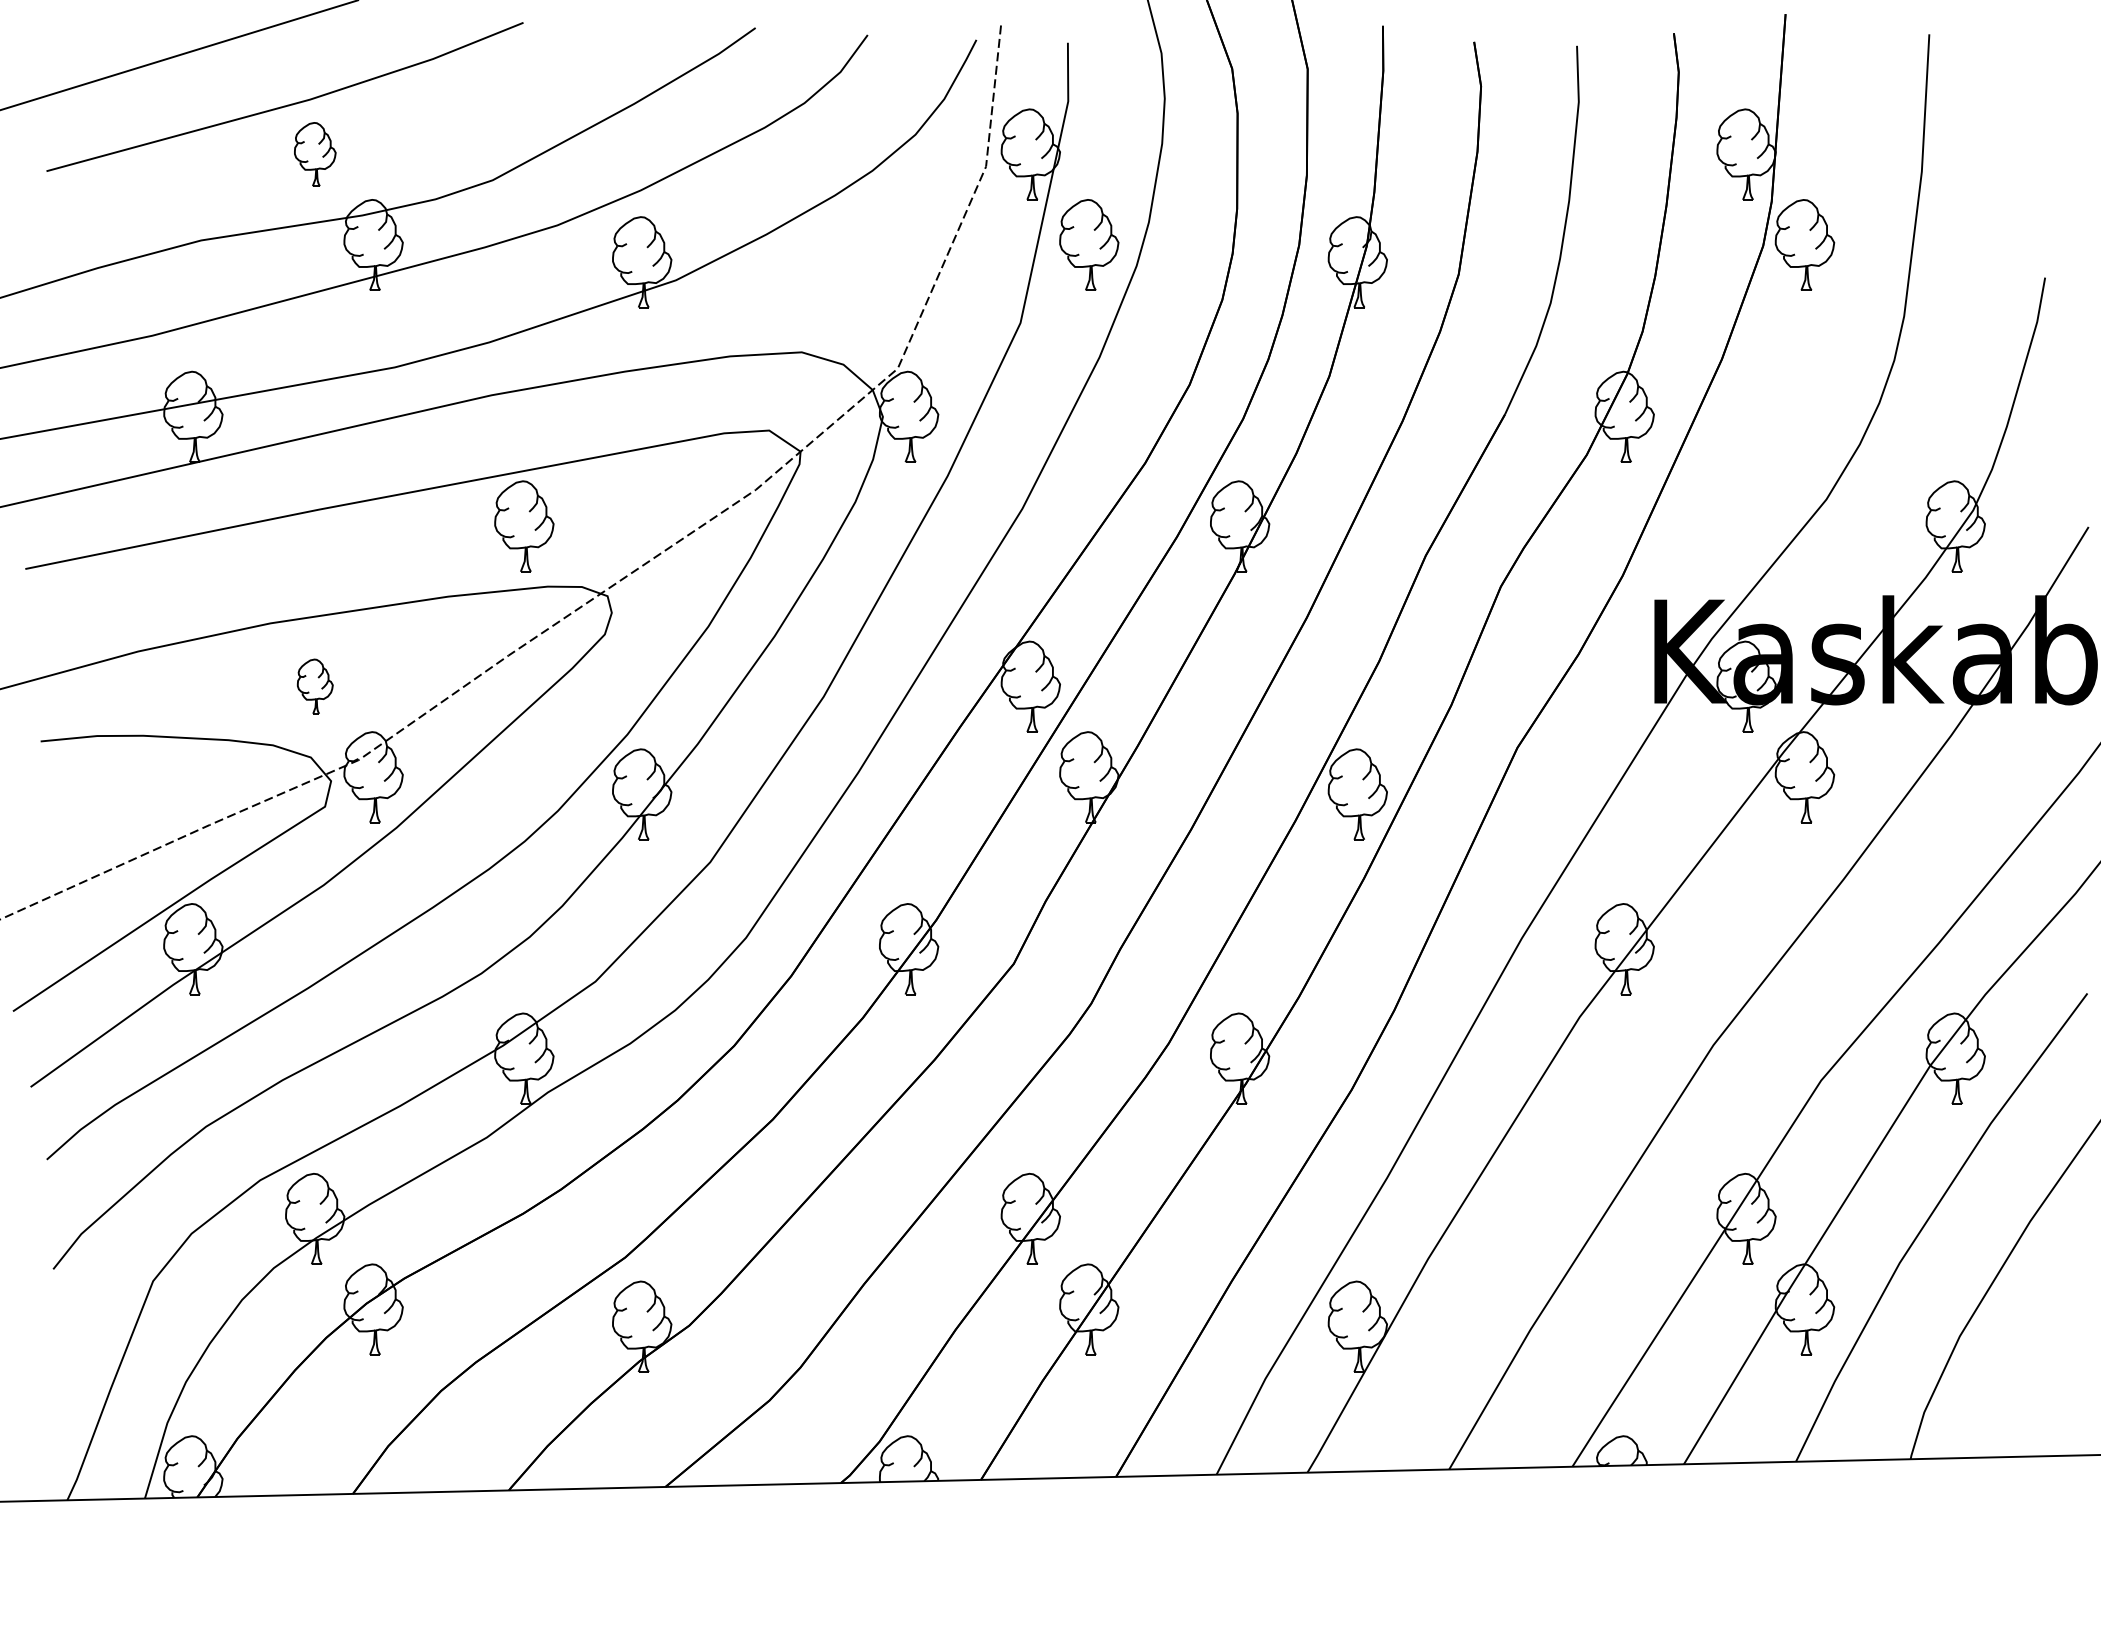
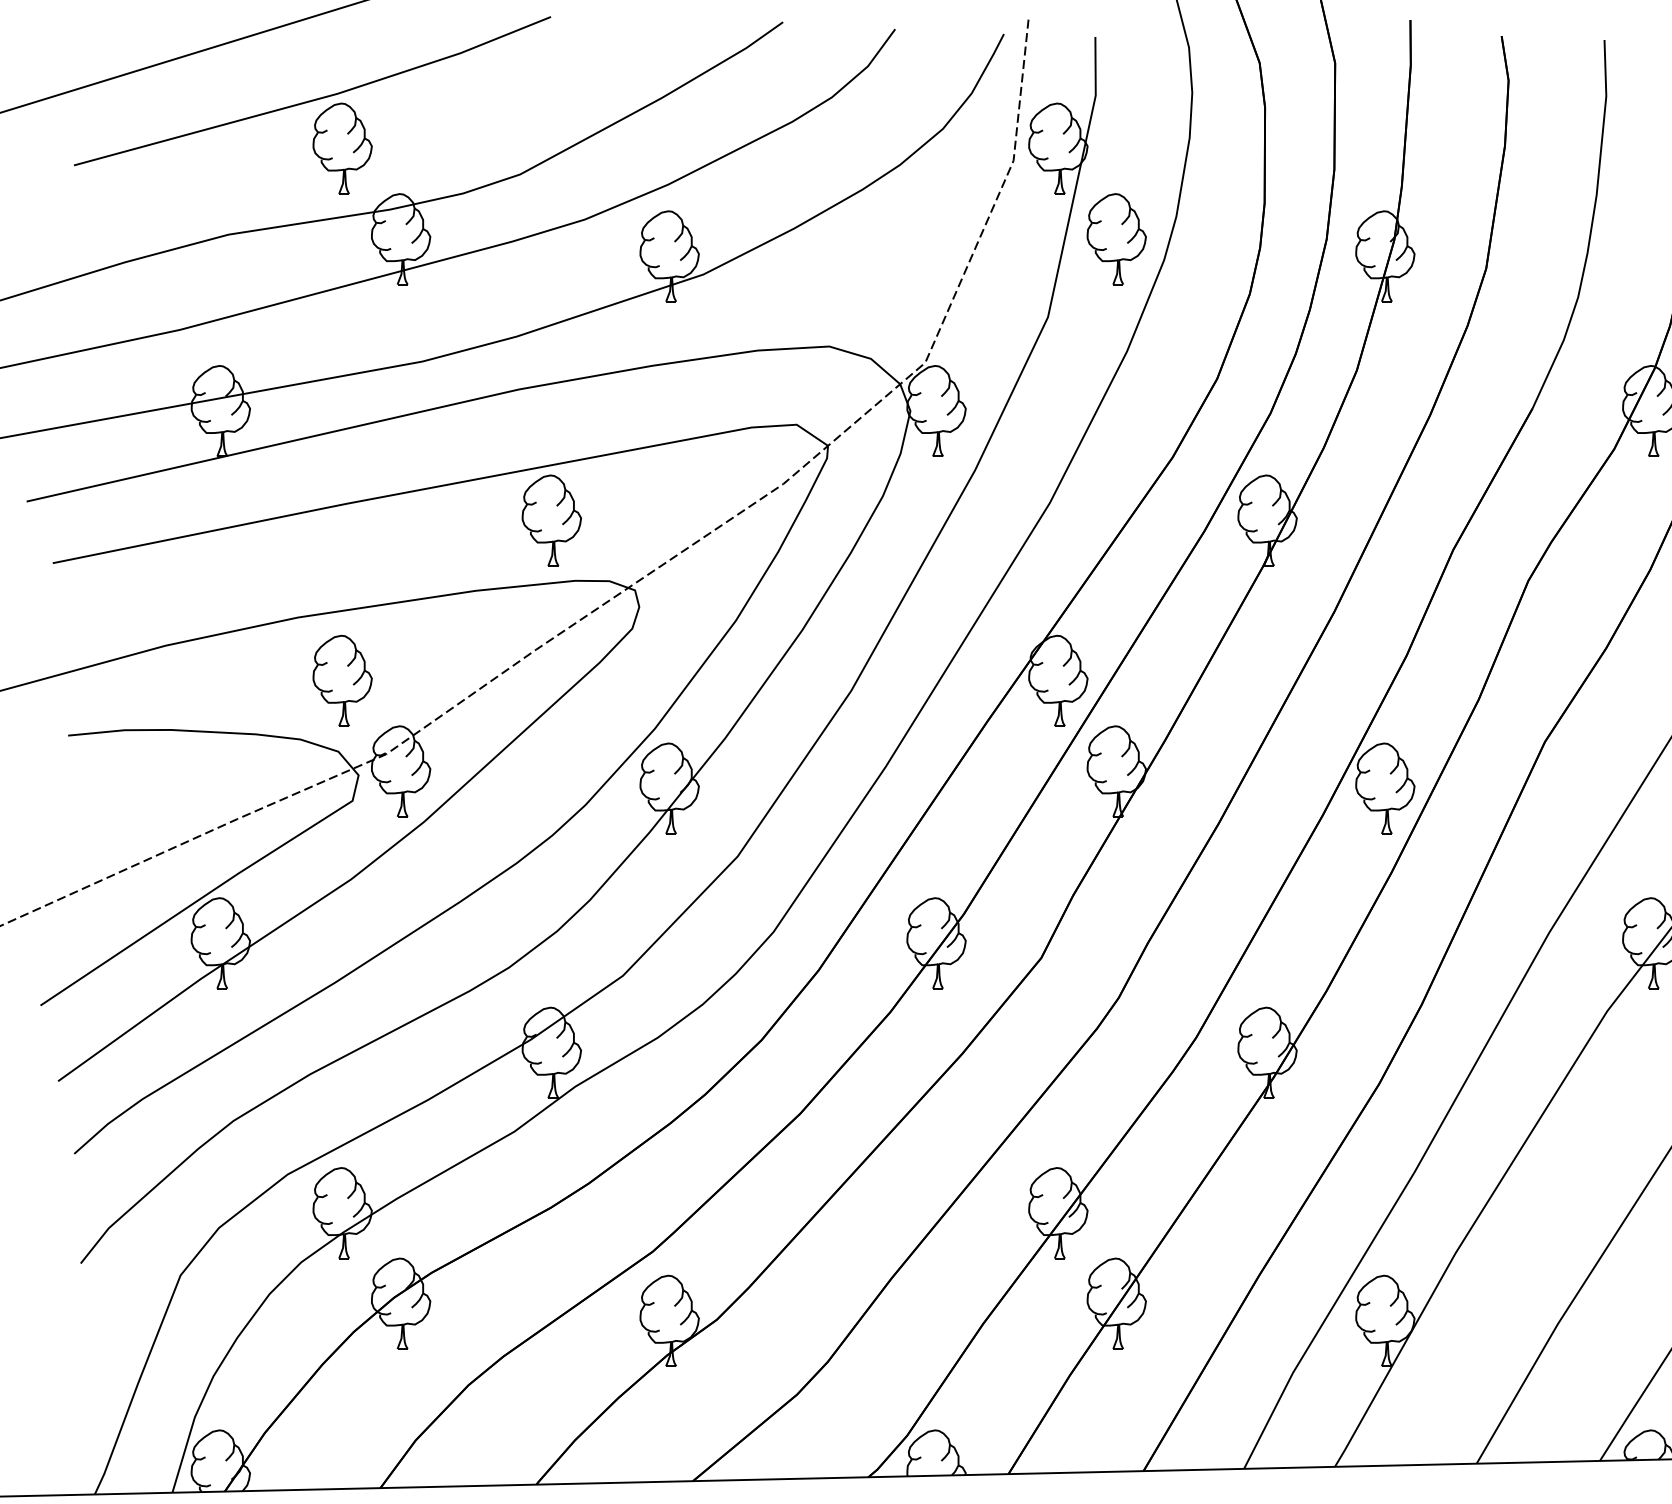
part: (315, 154) -> (342, 148), size x1.43
part: (315, 686) -> (342, 680), size x1.67

